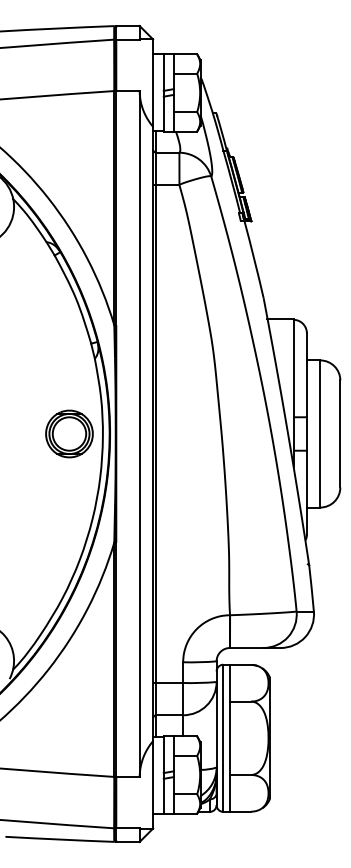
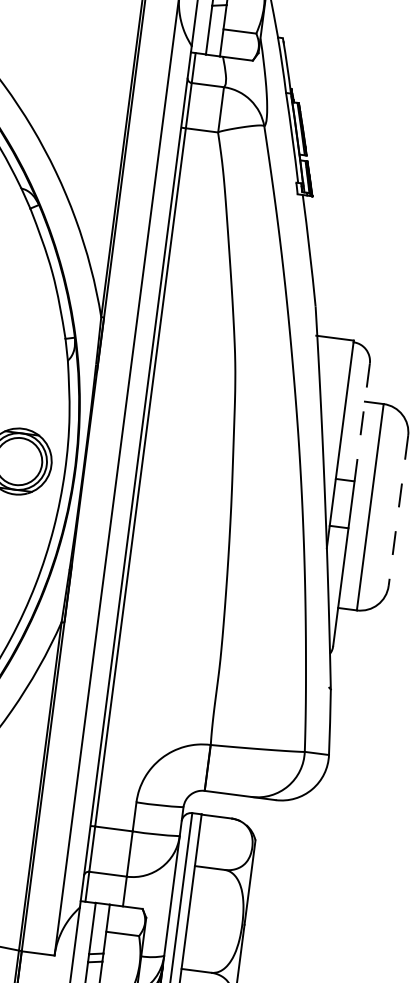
line: (306, 375) -> (361, 422), solid -> dashed
line: (340, 433) -> (398, 510), solid -> dashed

